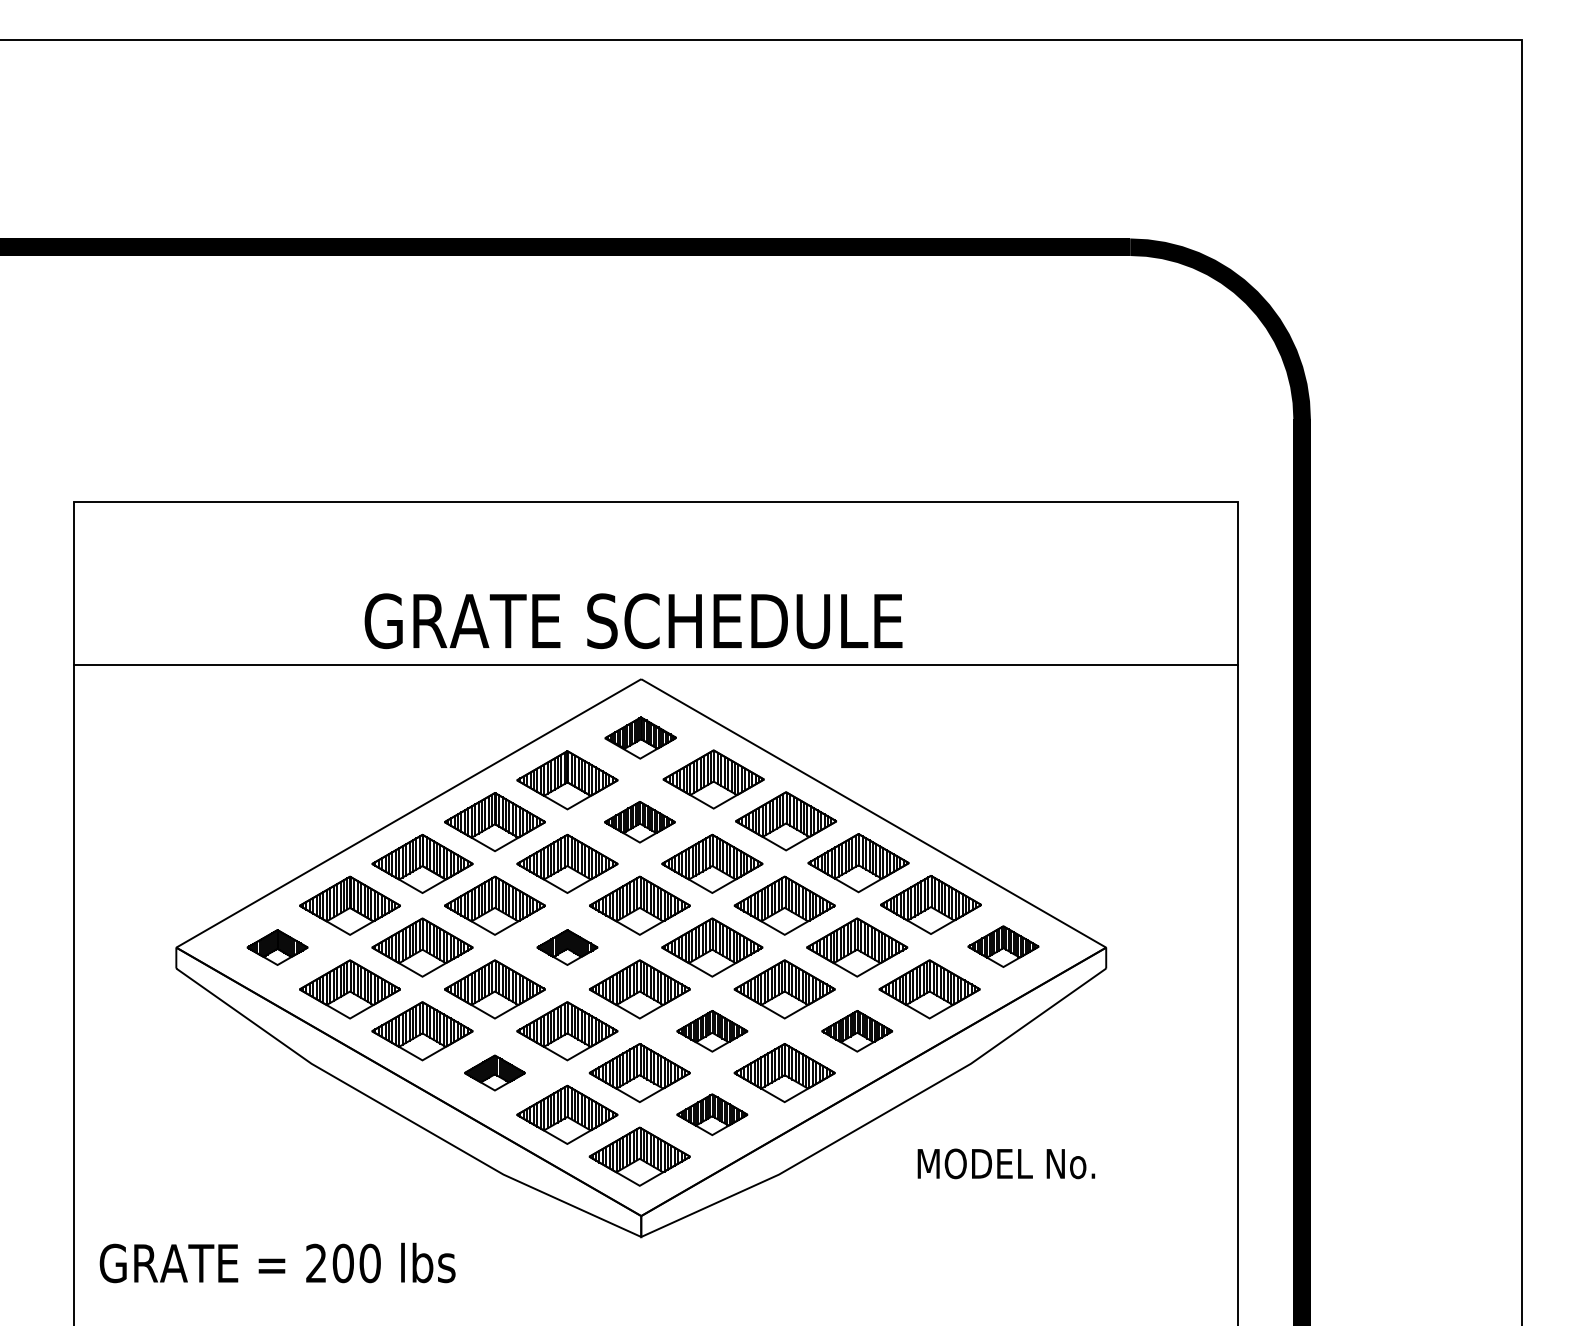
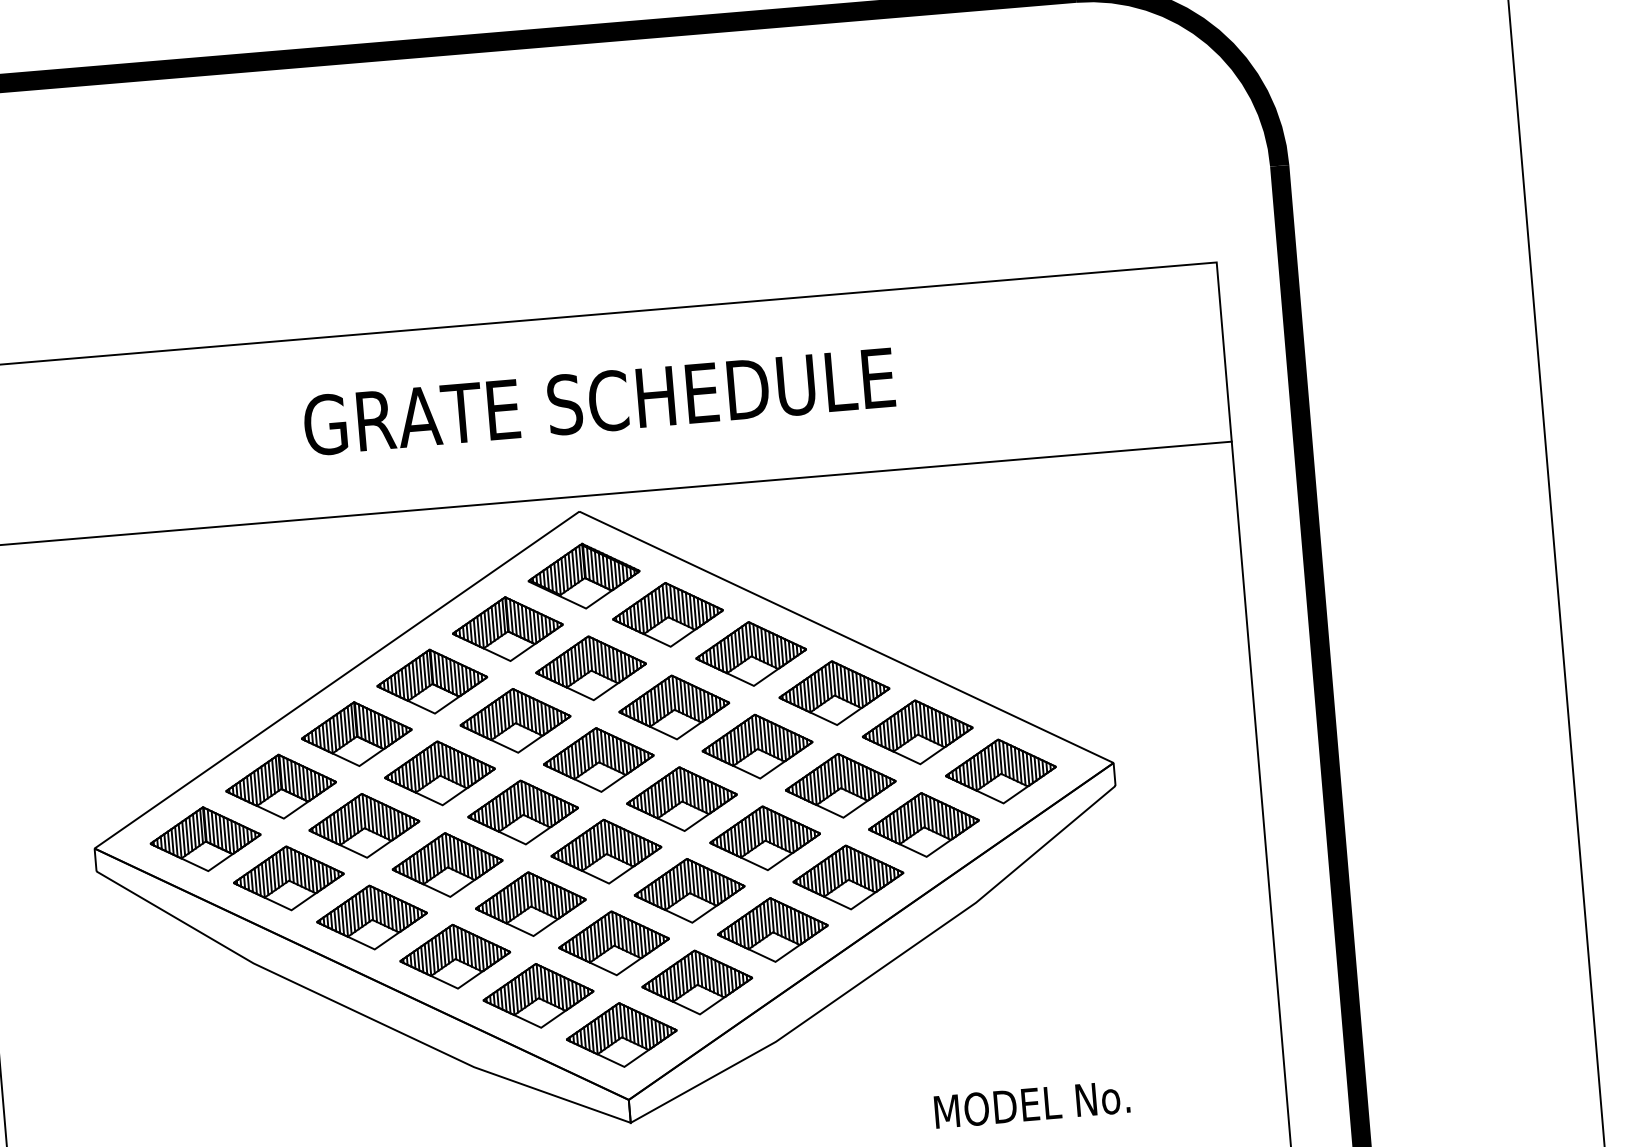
text: (633, 621) -> (599, 402), moved
part: (640, 737) -> (583, 575), size x1.43
part: (639, 822) -> (590, 668), size x1.43
part: (1003, 946) -> (1000, 771), size x1.43
part: (277, 947) -> (205, 839), size x1.67
part: (567, 947) -> (523, 812), size x1.67
part: (712, 1031) -> (689, 891), size x1.43
part: (857, 1031) -> (848, 877), size x1.43
part: (494, 1072) -> (454, 956), size x1.67
part: (712, 1114) -> (697, 982), size x1.43
text: (1006, 1163) -> (1032, 1104), moved

